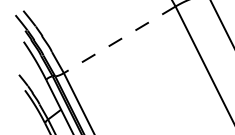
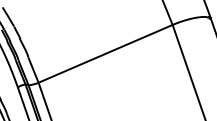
line: (119, 40) -> (105, 54), dashed -> solid

